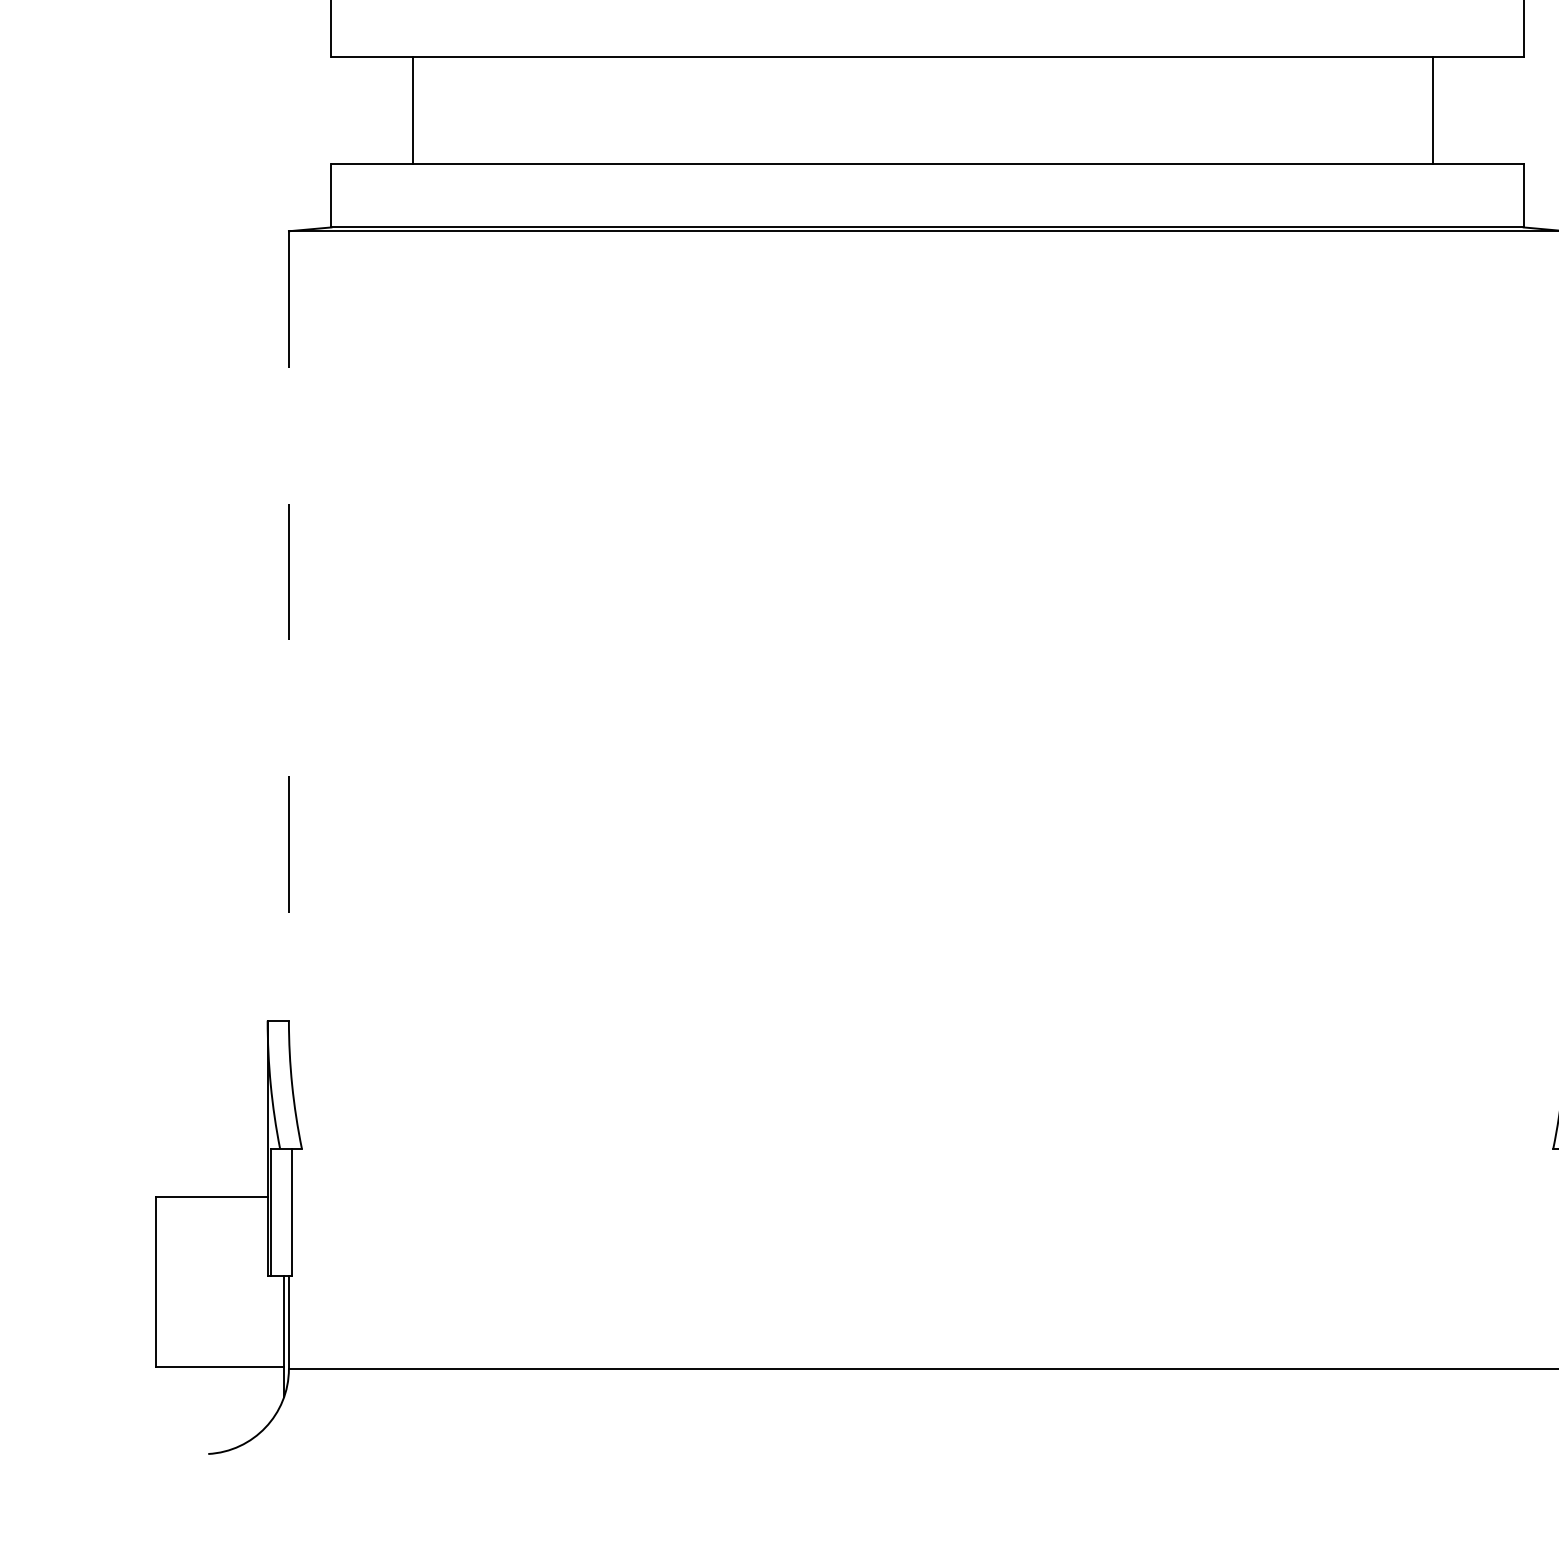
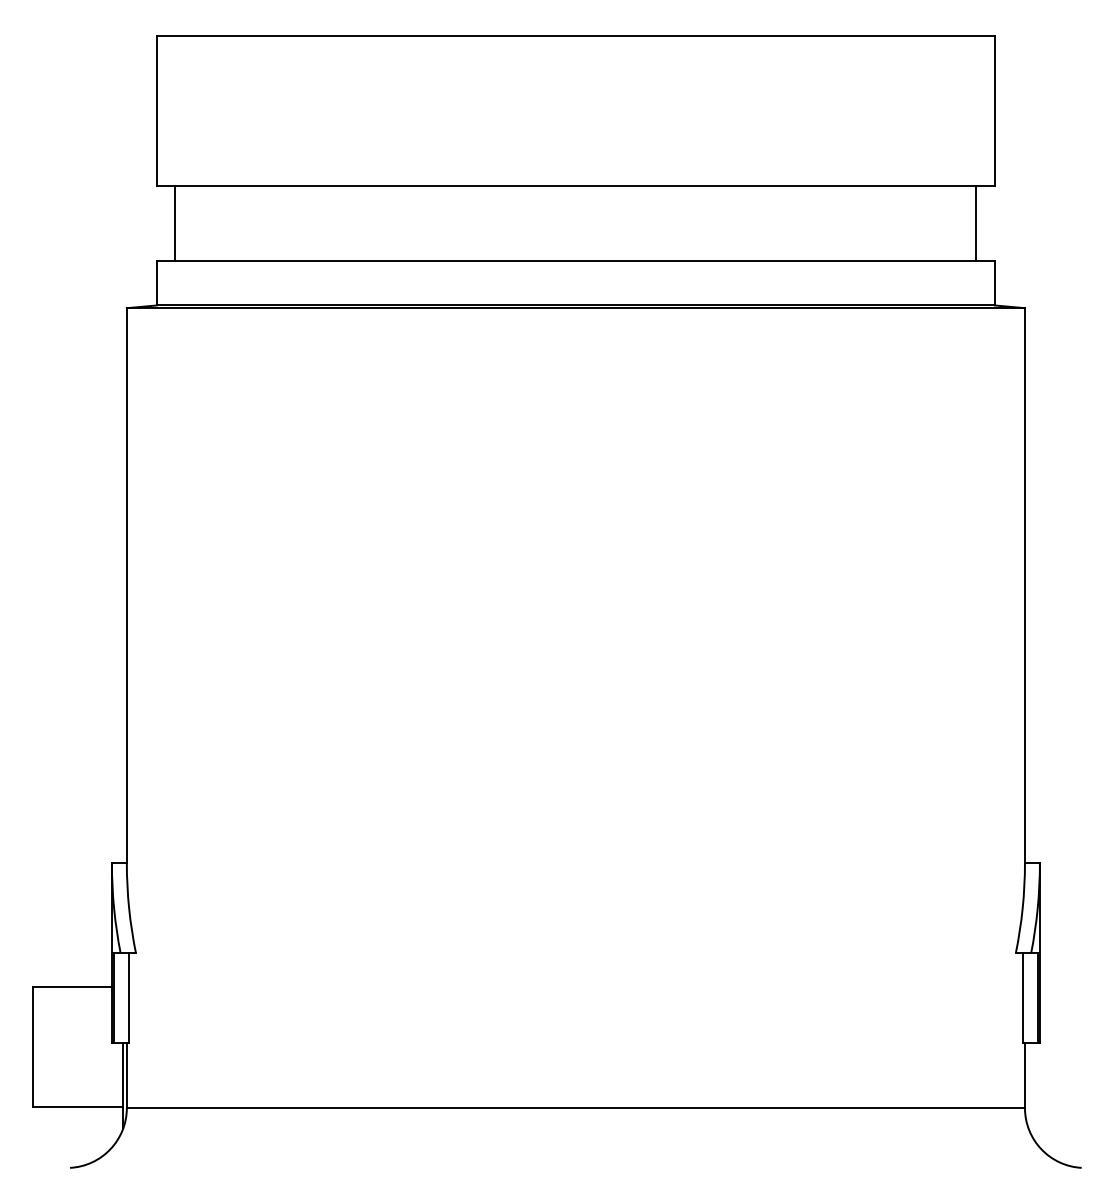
line: (413, 109) -> (175, 222), moved
line: (1433, 109) -> (976, 222), moved
line: (288, 625) -> (126, 585), dashed -> solid

